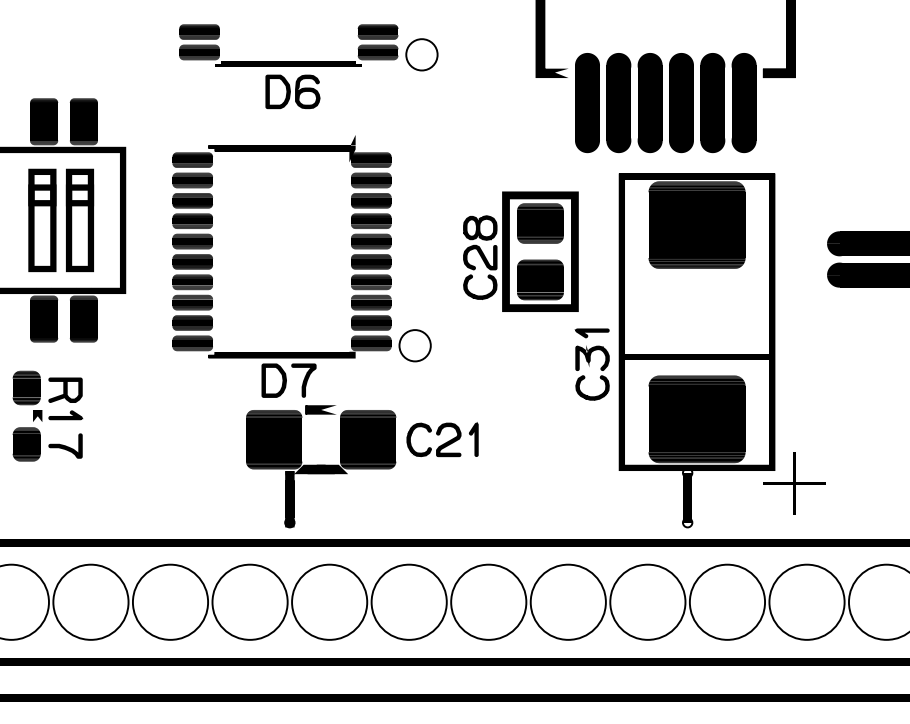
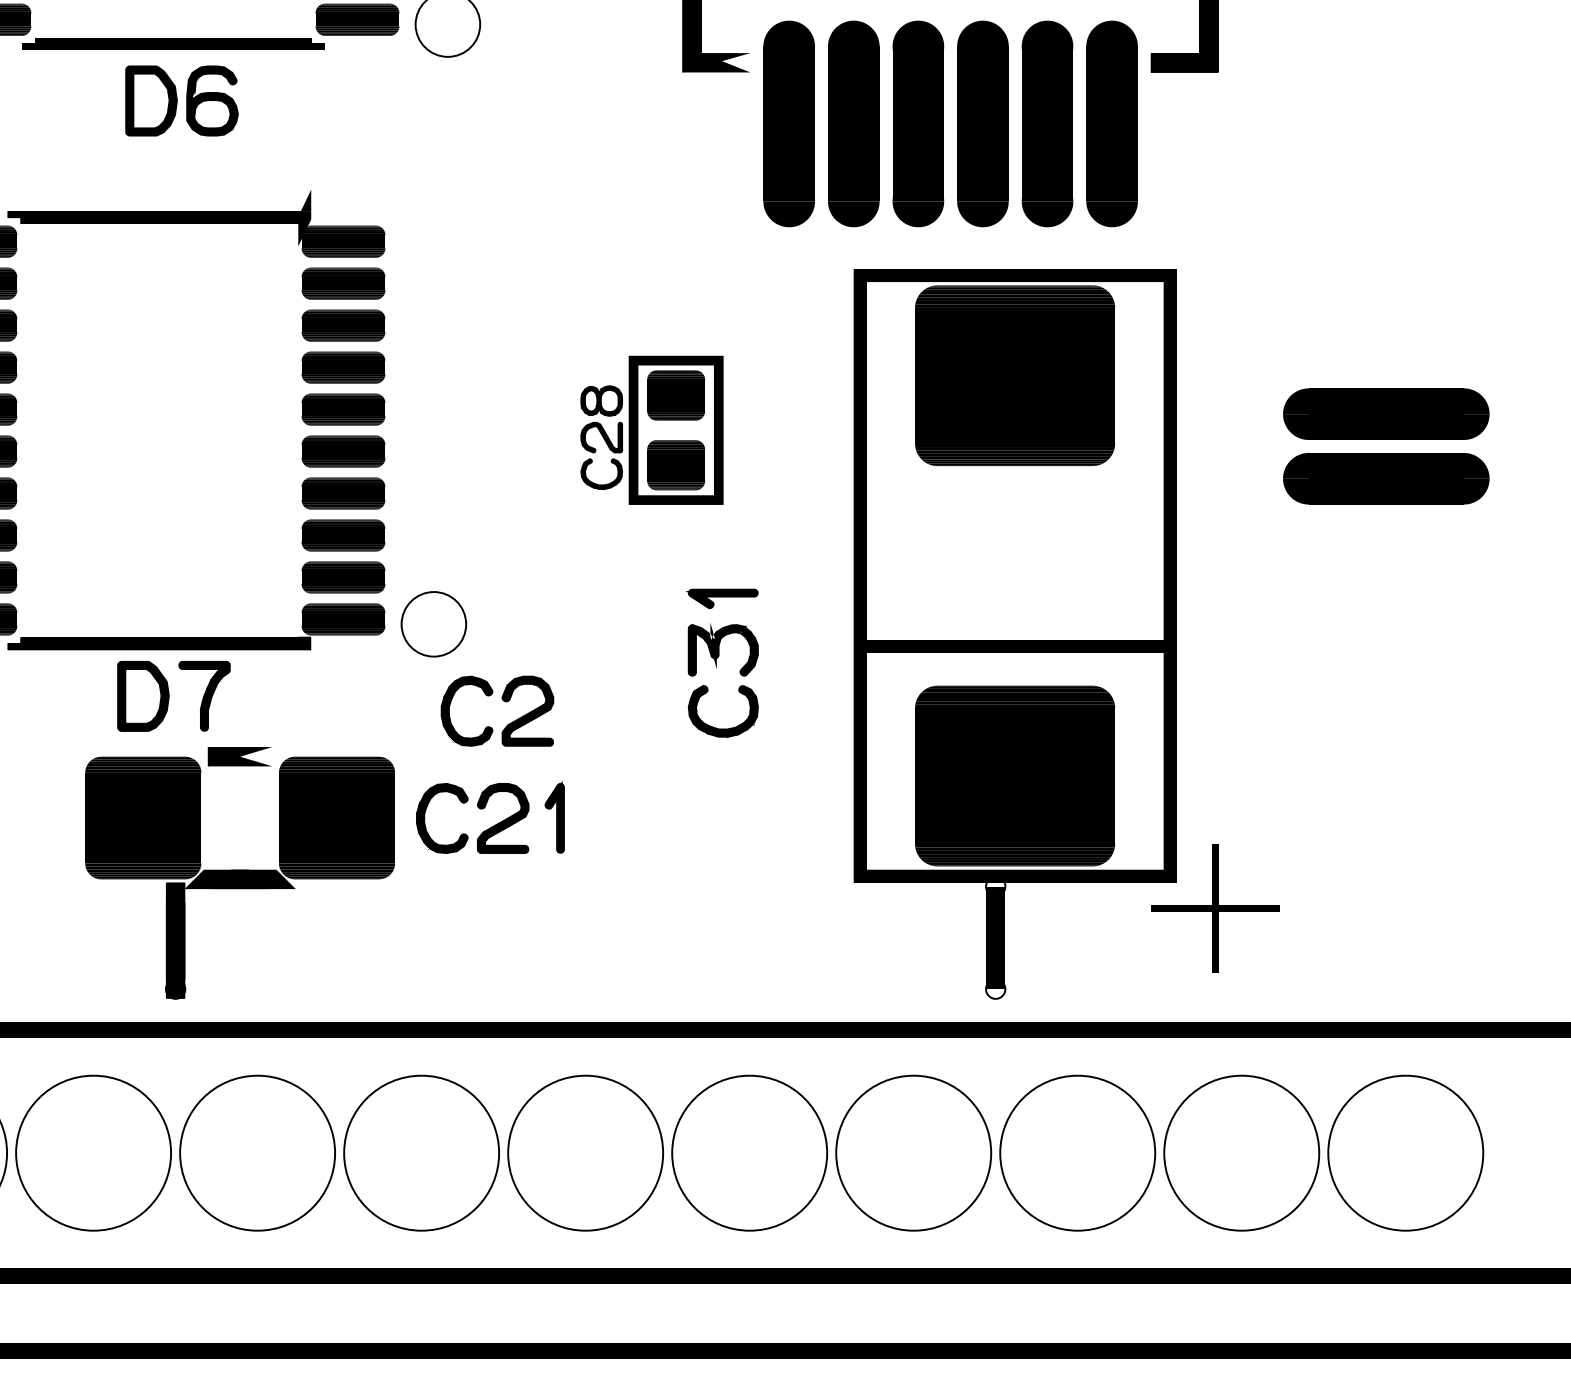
part: (520, 251) -> (651, 430), size x0.6
part: (591, 364) -> (721, 663), moved
part: (445, 387) -> (496, 710), added

